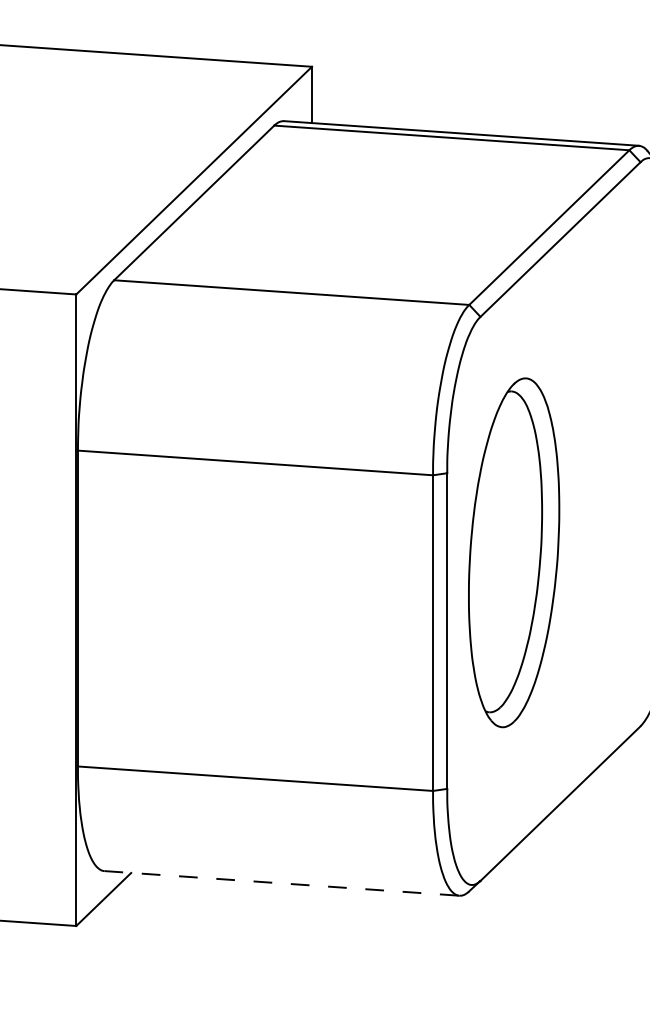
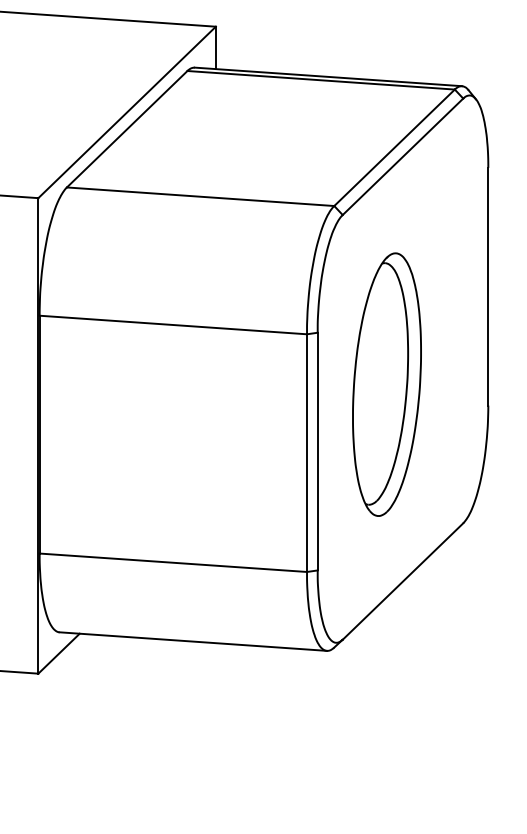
part: (513, 552) -> (386, 384), moved
line: (282, 883) -> (193, 641), dashed -> solid

